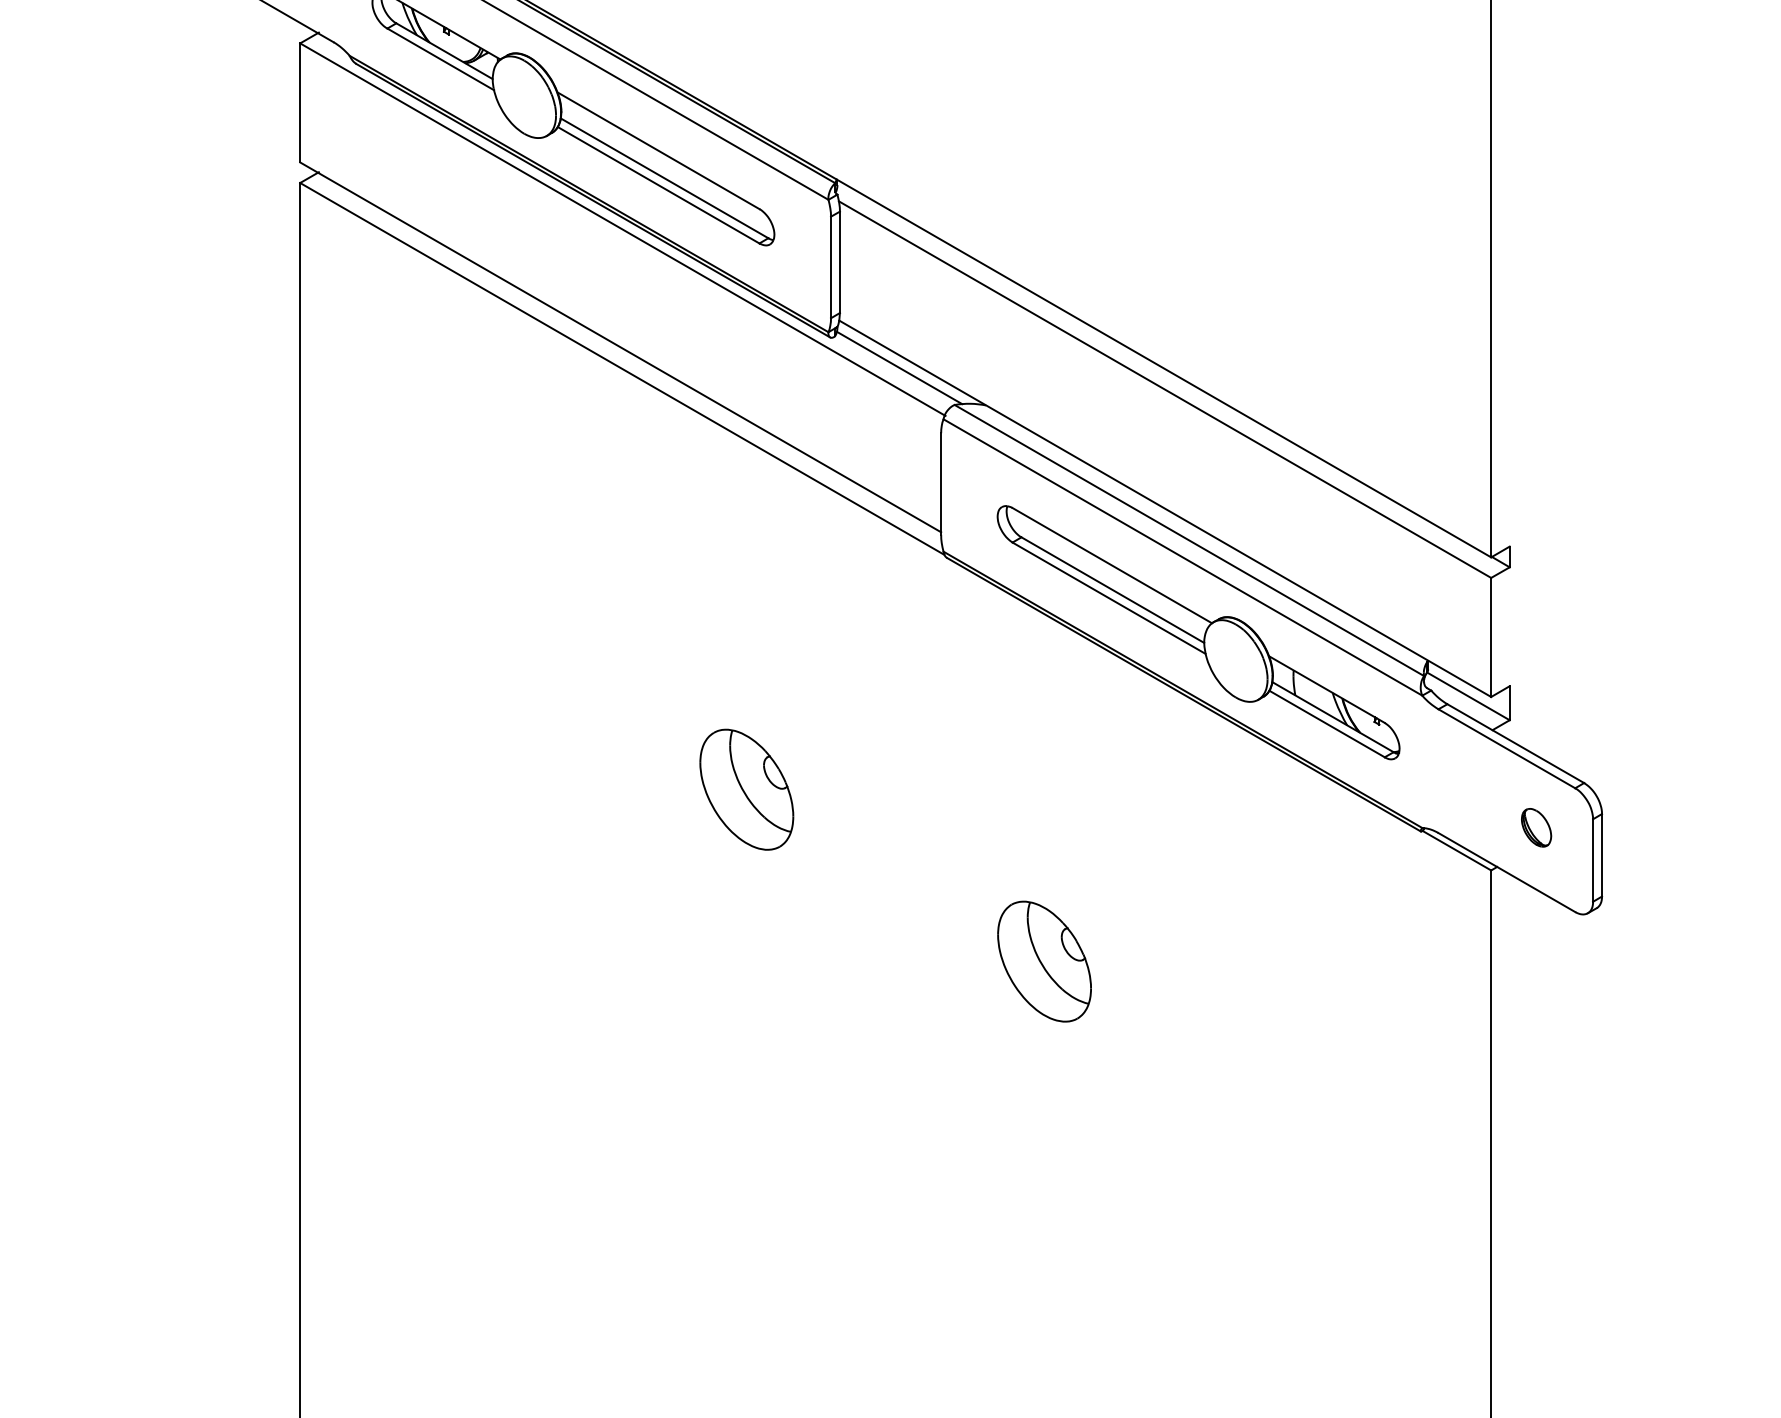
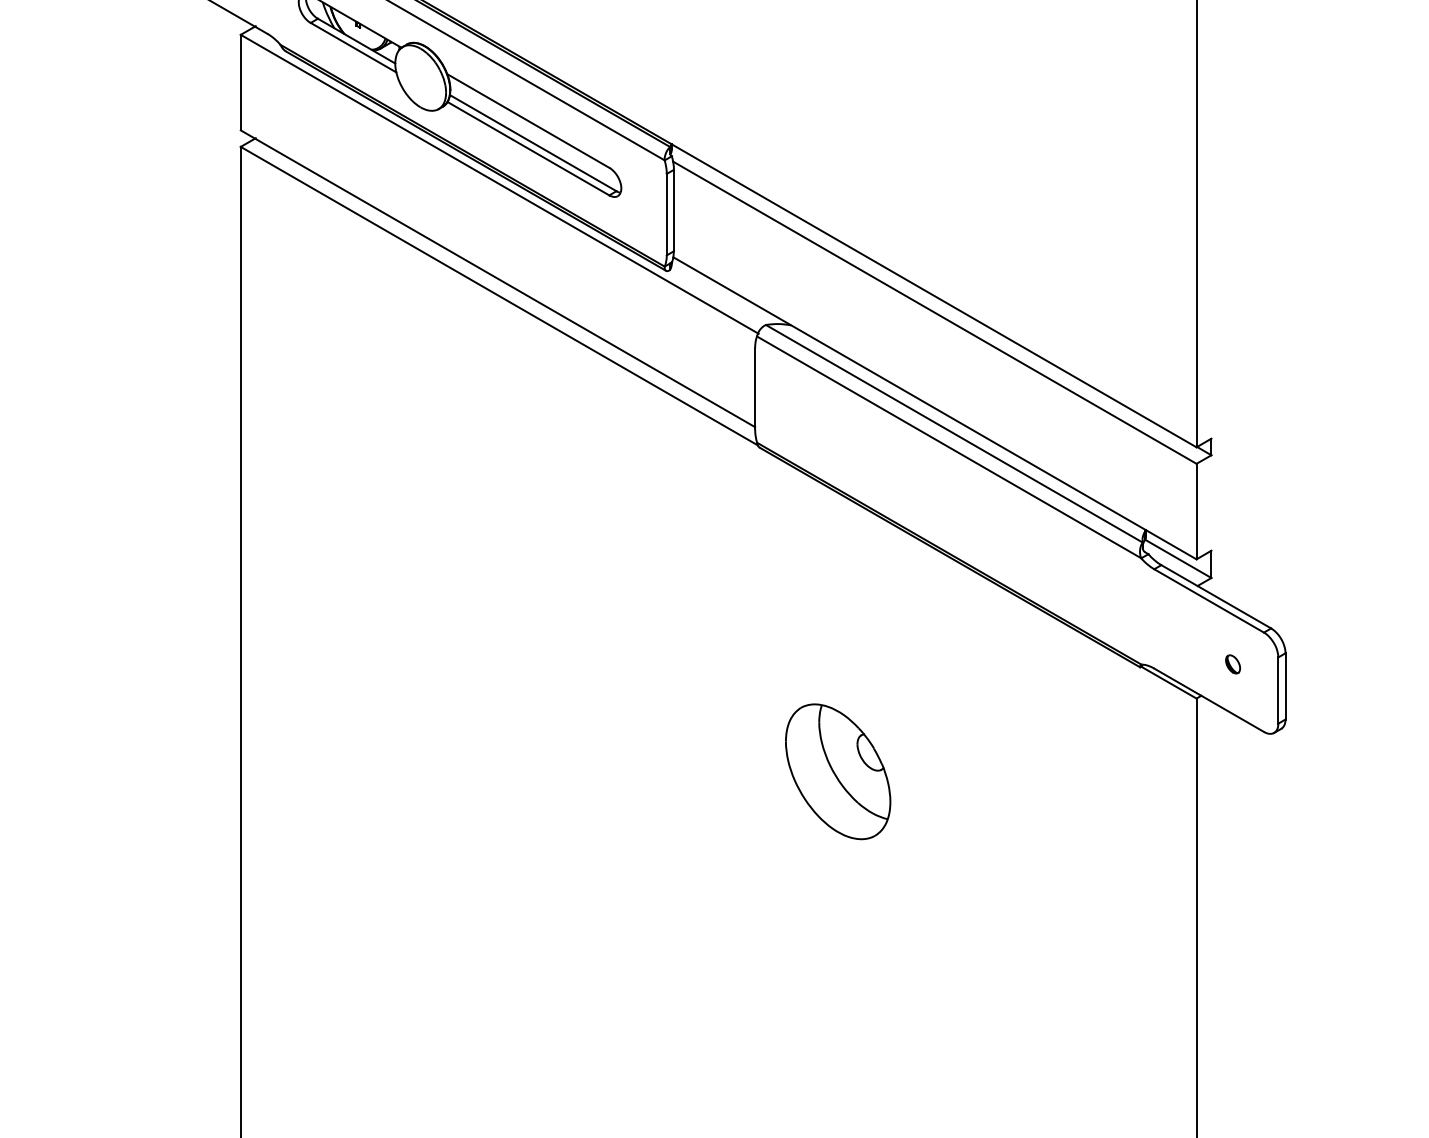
line: (899, 368) -> (721, 295), removed
part: (1198, 632) -> (961, 507), removed
part: (746, 789) -> (598, 633), removed
part: (1536, 827) -> (1232, 664), size x0.6
part: (1044, 961) -> (838, 771), size x1.4

